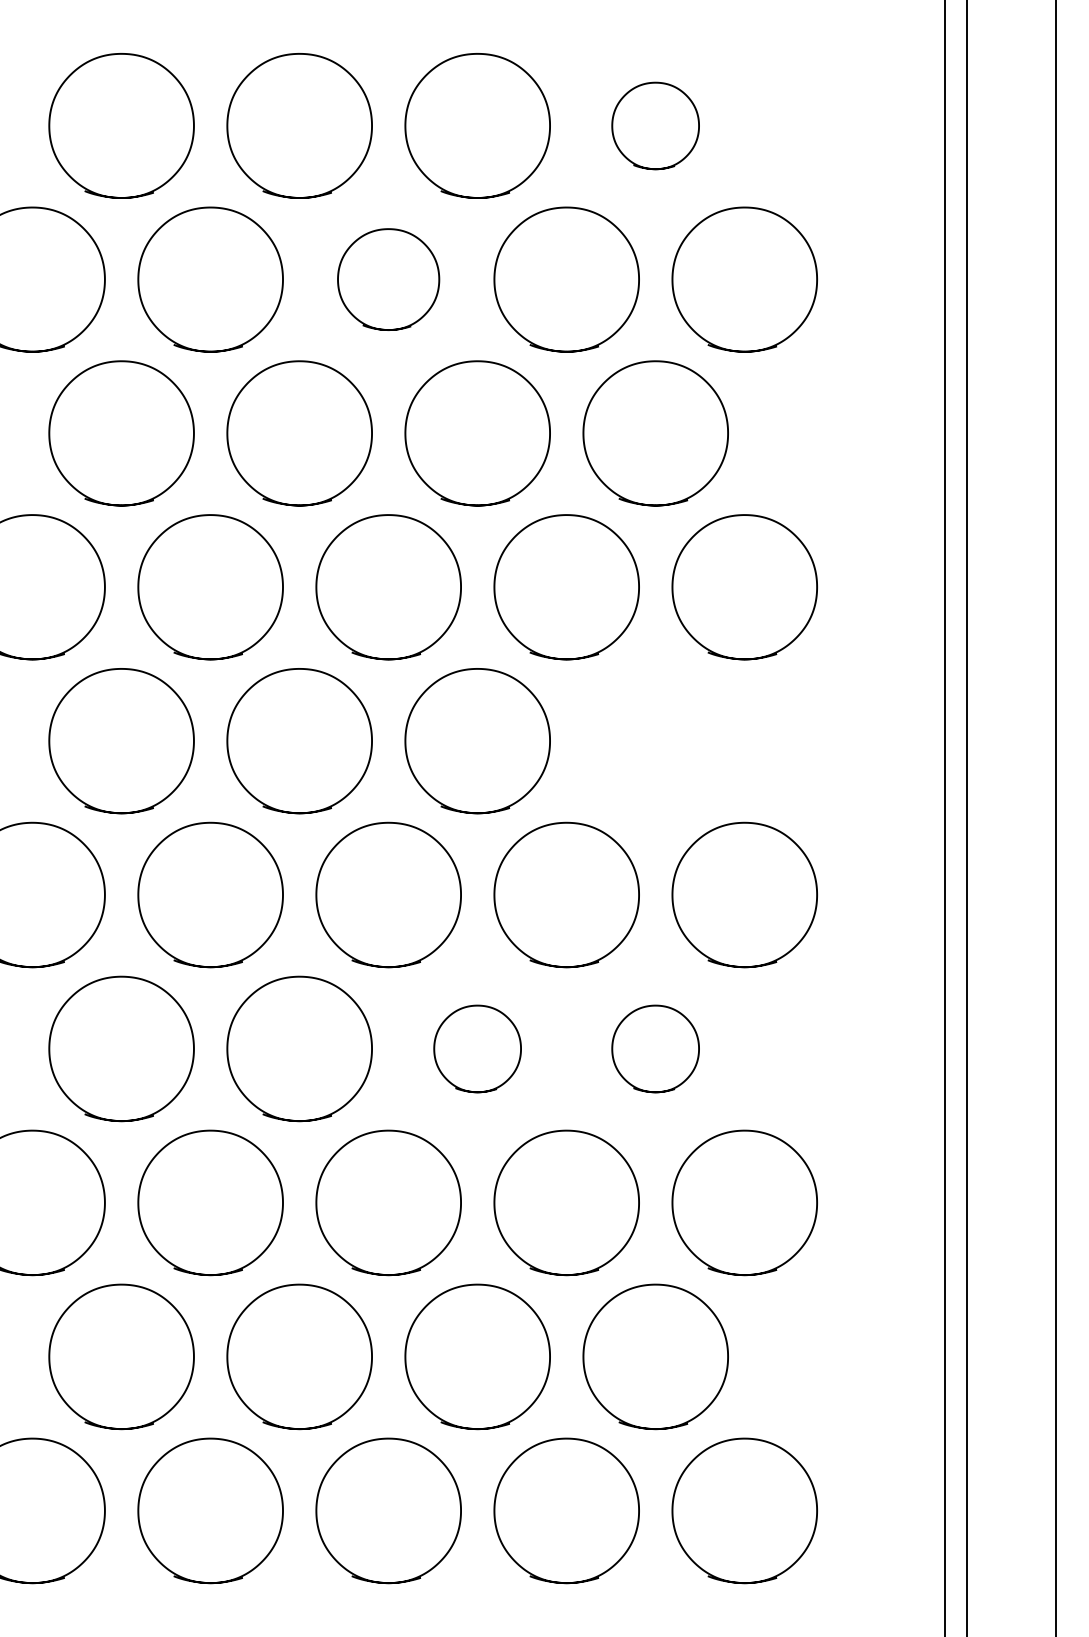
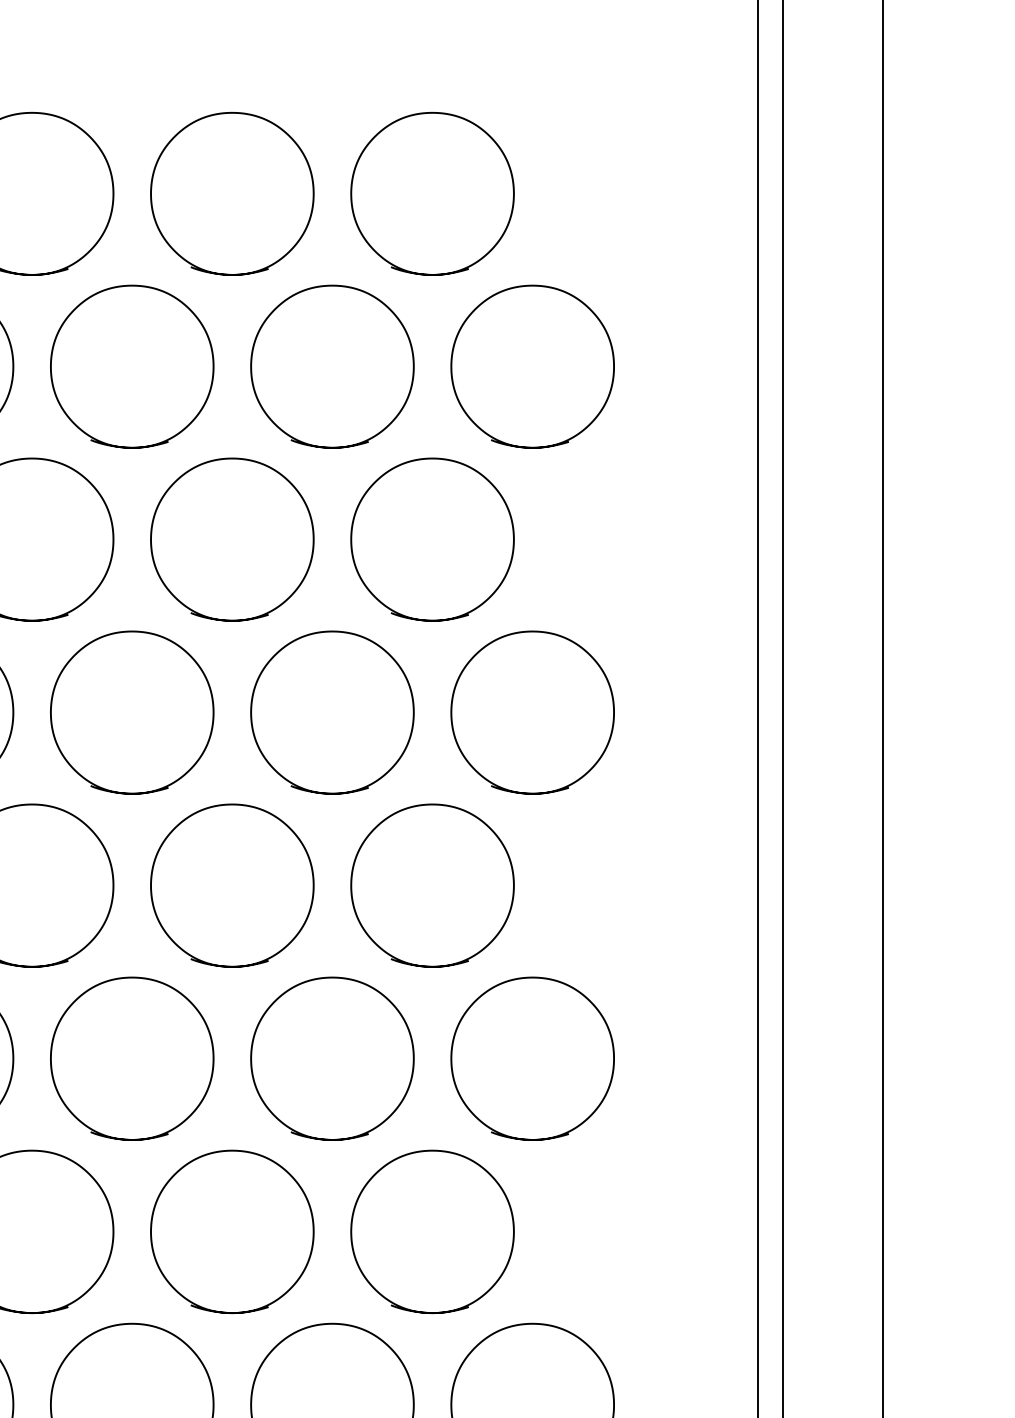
part: (655, 125) -> (432, 193), size x1.67
part: (388, 279) -> (132, 366), size x1.43
part: (655, 741) -> (432, 886), added
part: (477, 1048) -> (232, 1231), size x1.67
part: (655, 1048) -> (432, 1231), size x1.67

